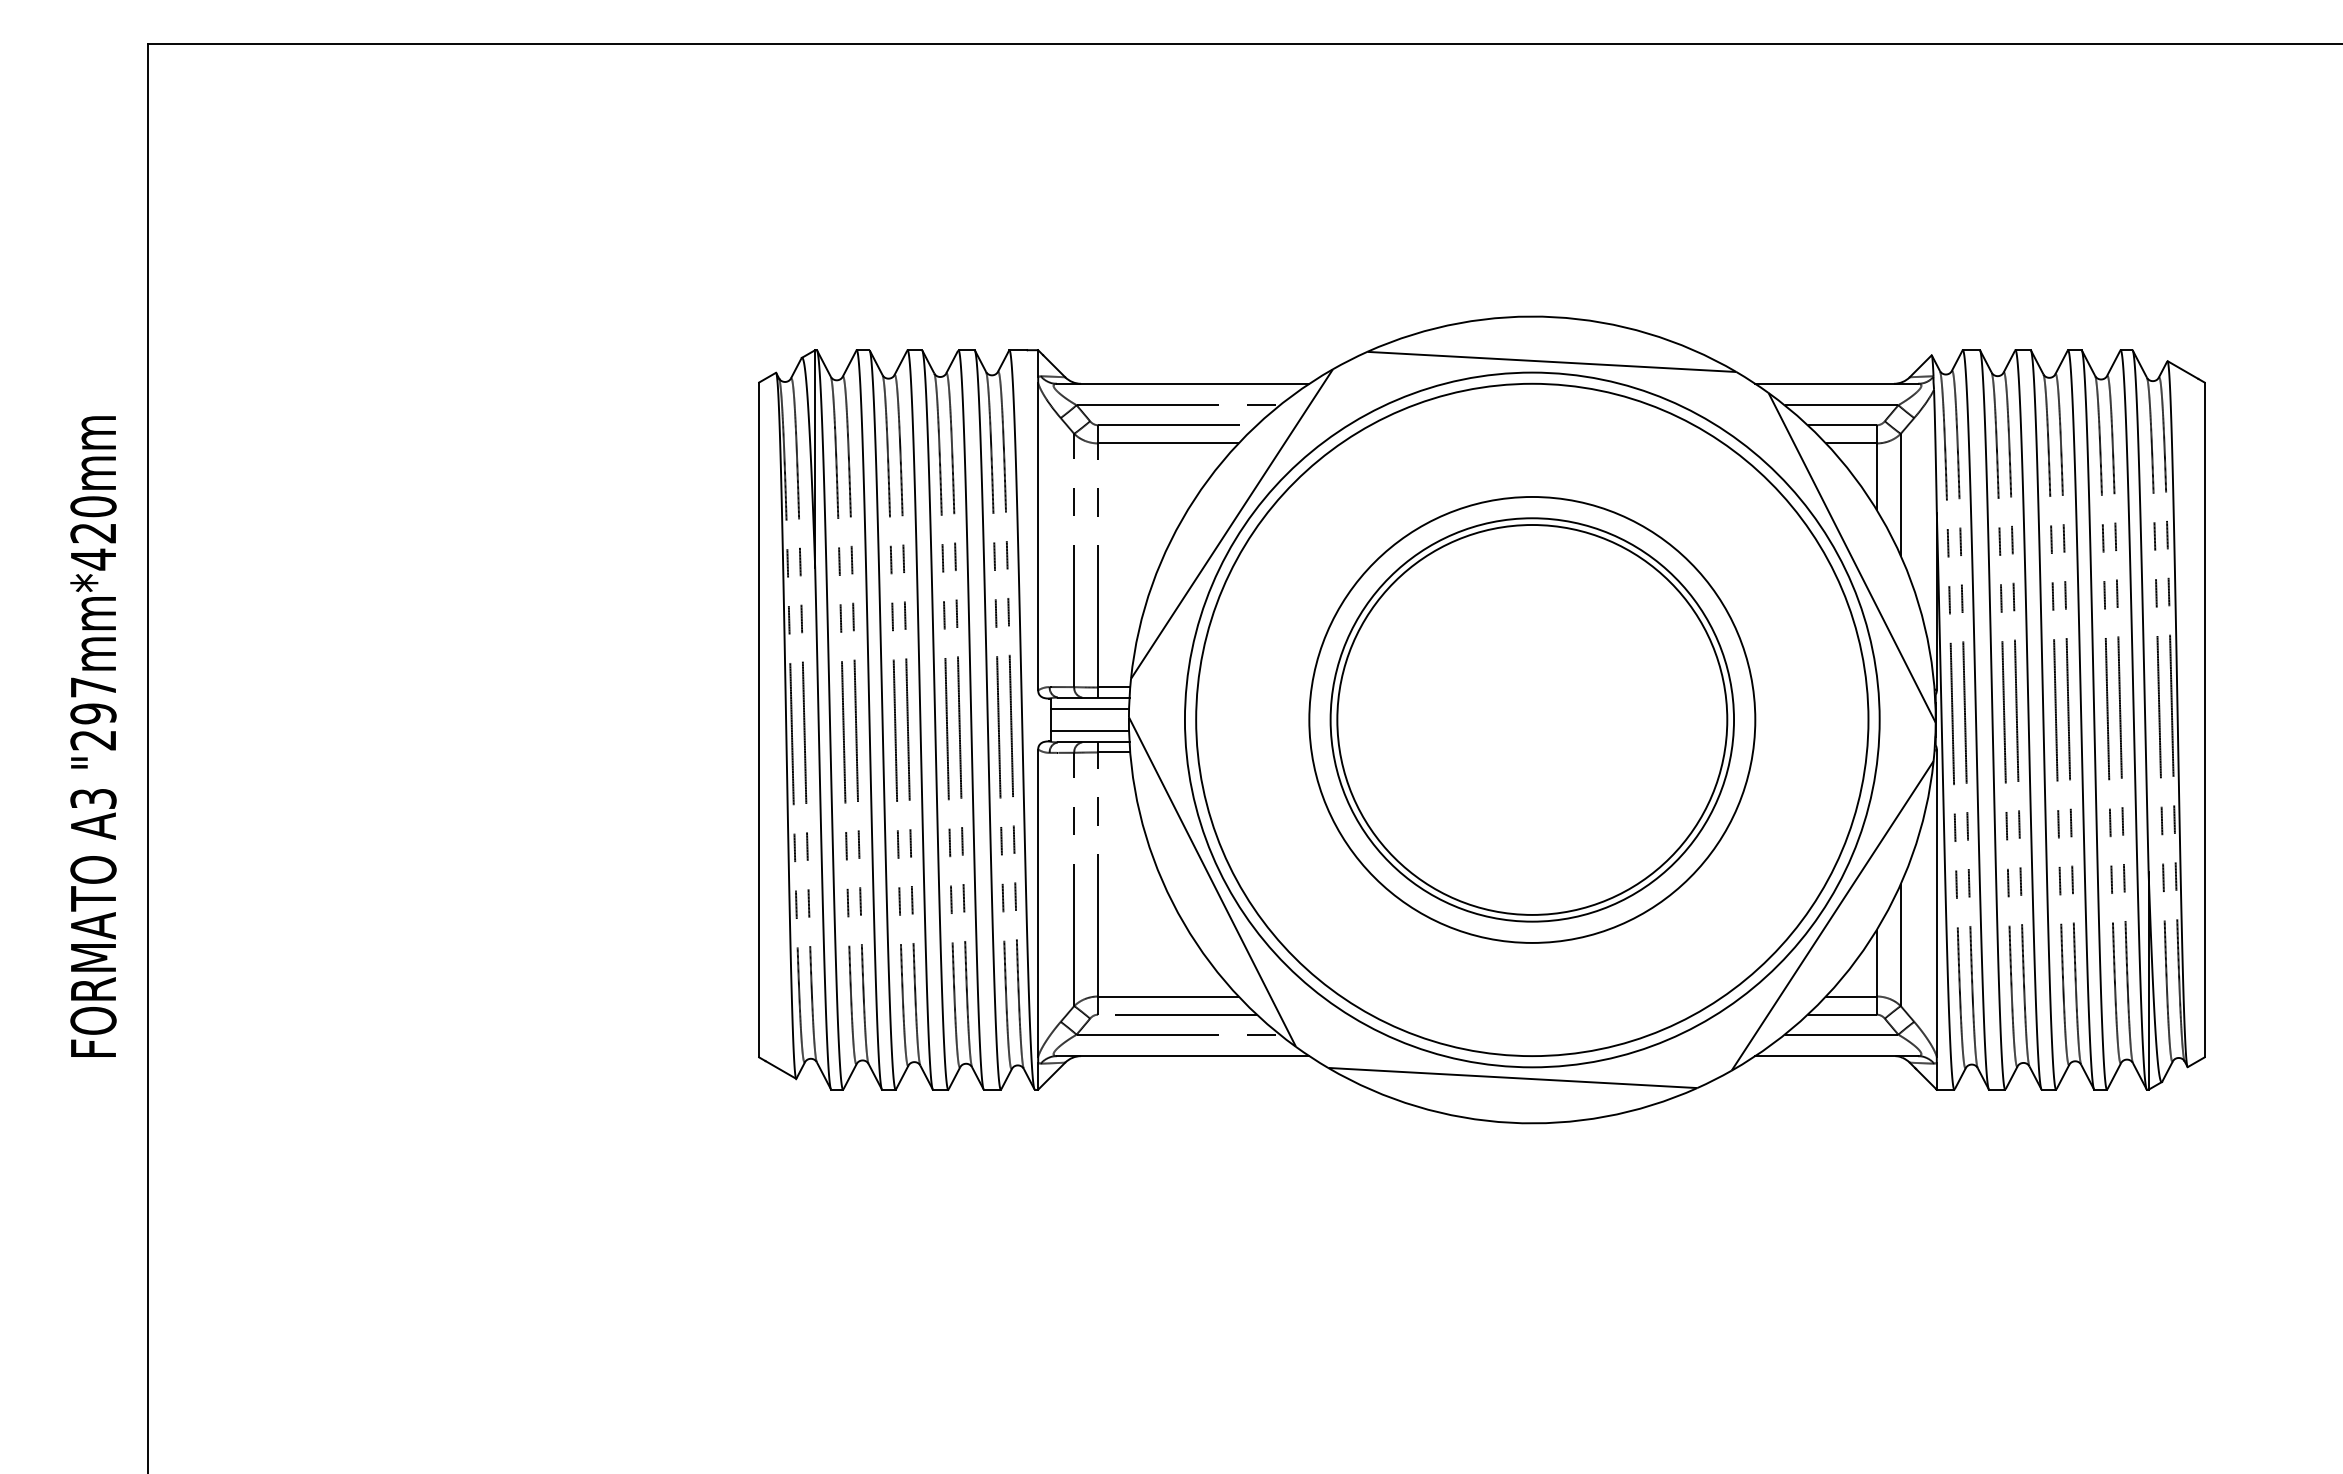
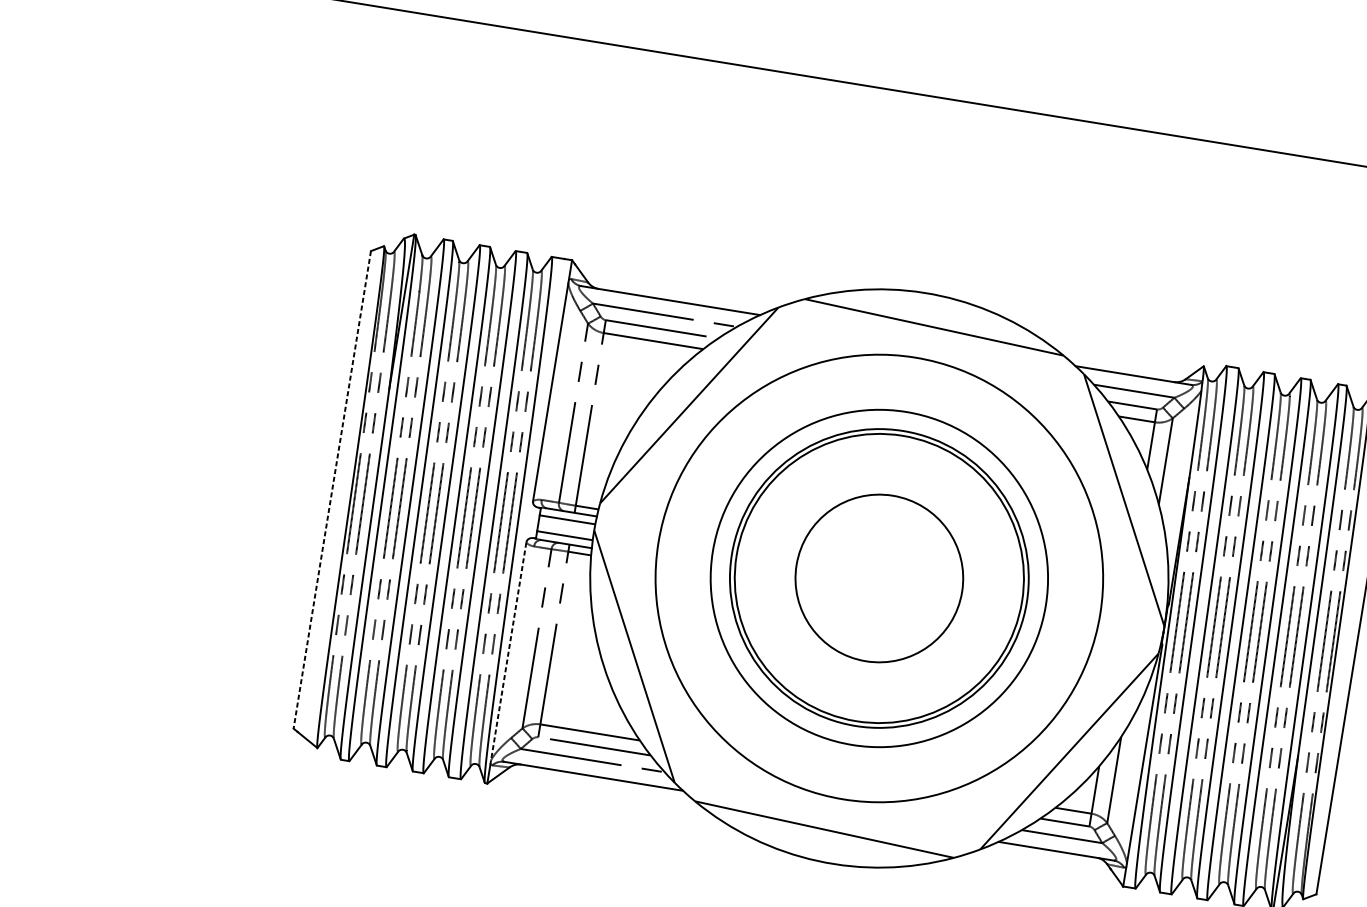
circle: (1531, 719) -> (878, 578), size x0.6
circle: (1532, 719) -> (879, 578), size x0.6
circle: (1532, 719) -> (879, 578), size x0.7
circle: (1532, 719) -> (879, 578), size x1.4
line: (759, 720) -> (332, 490), solid -> dashed
line: (1038, 903) -> (508, 651), solid -> dashed

